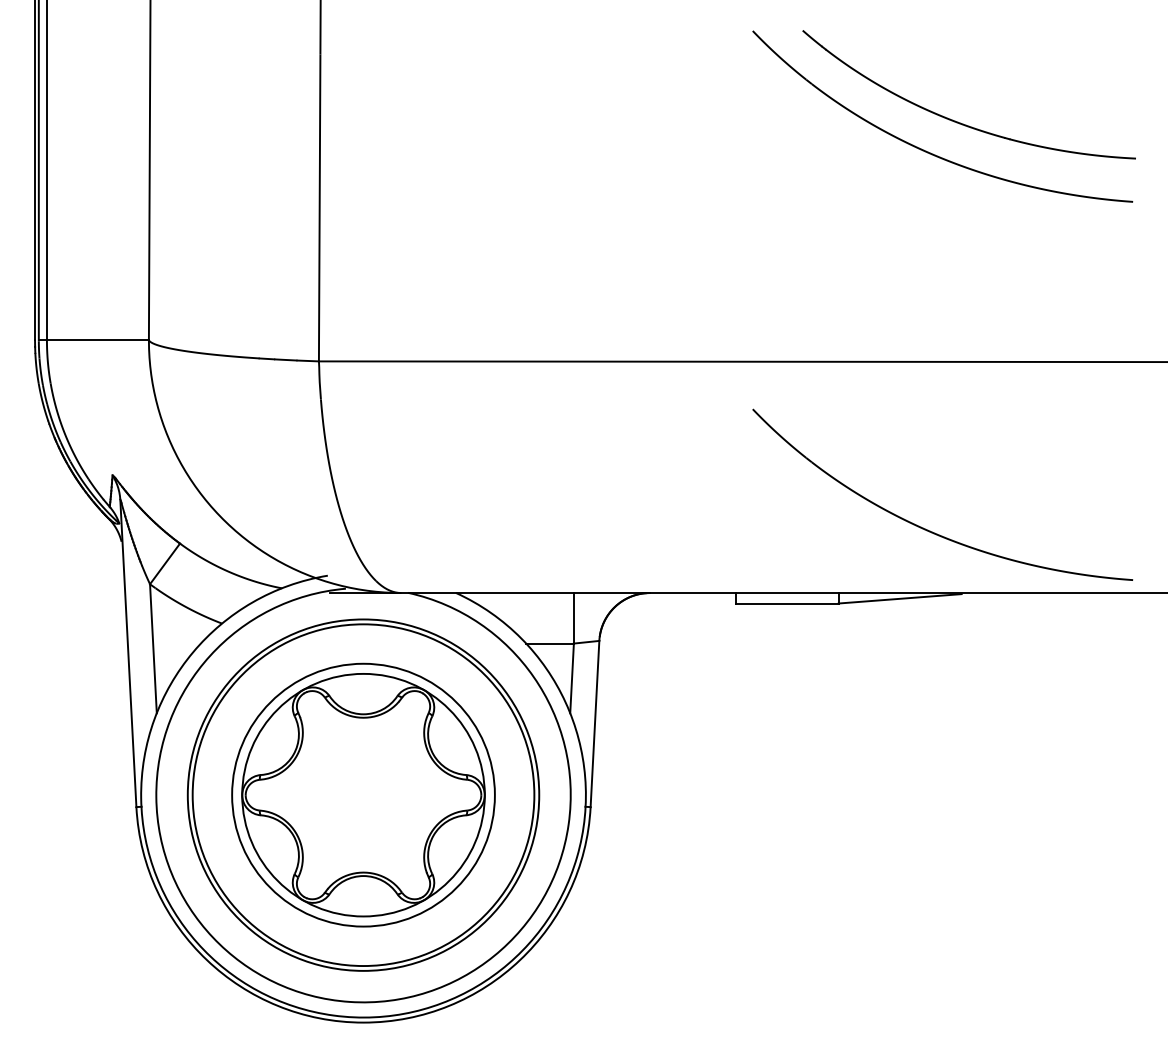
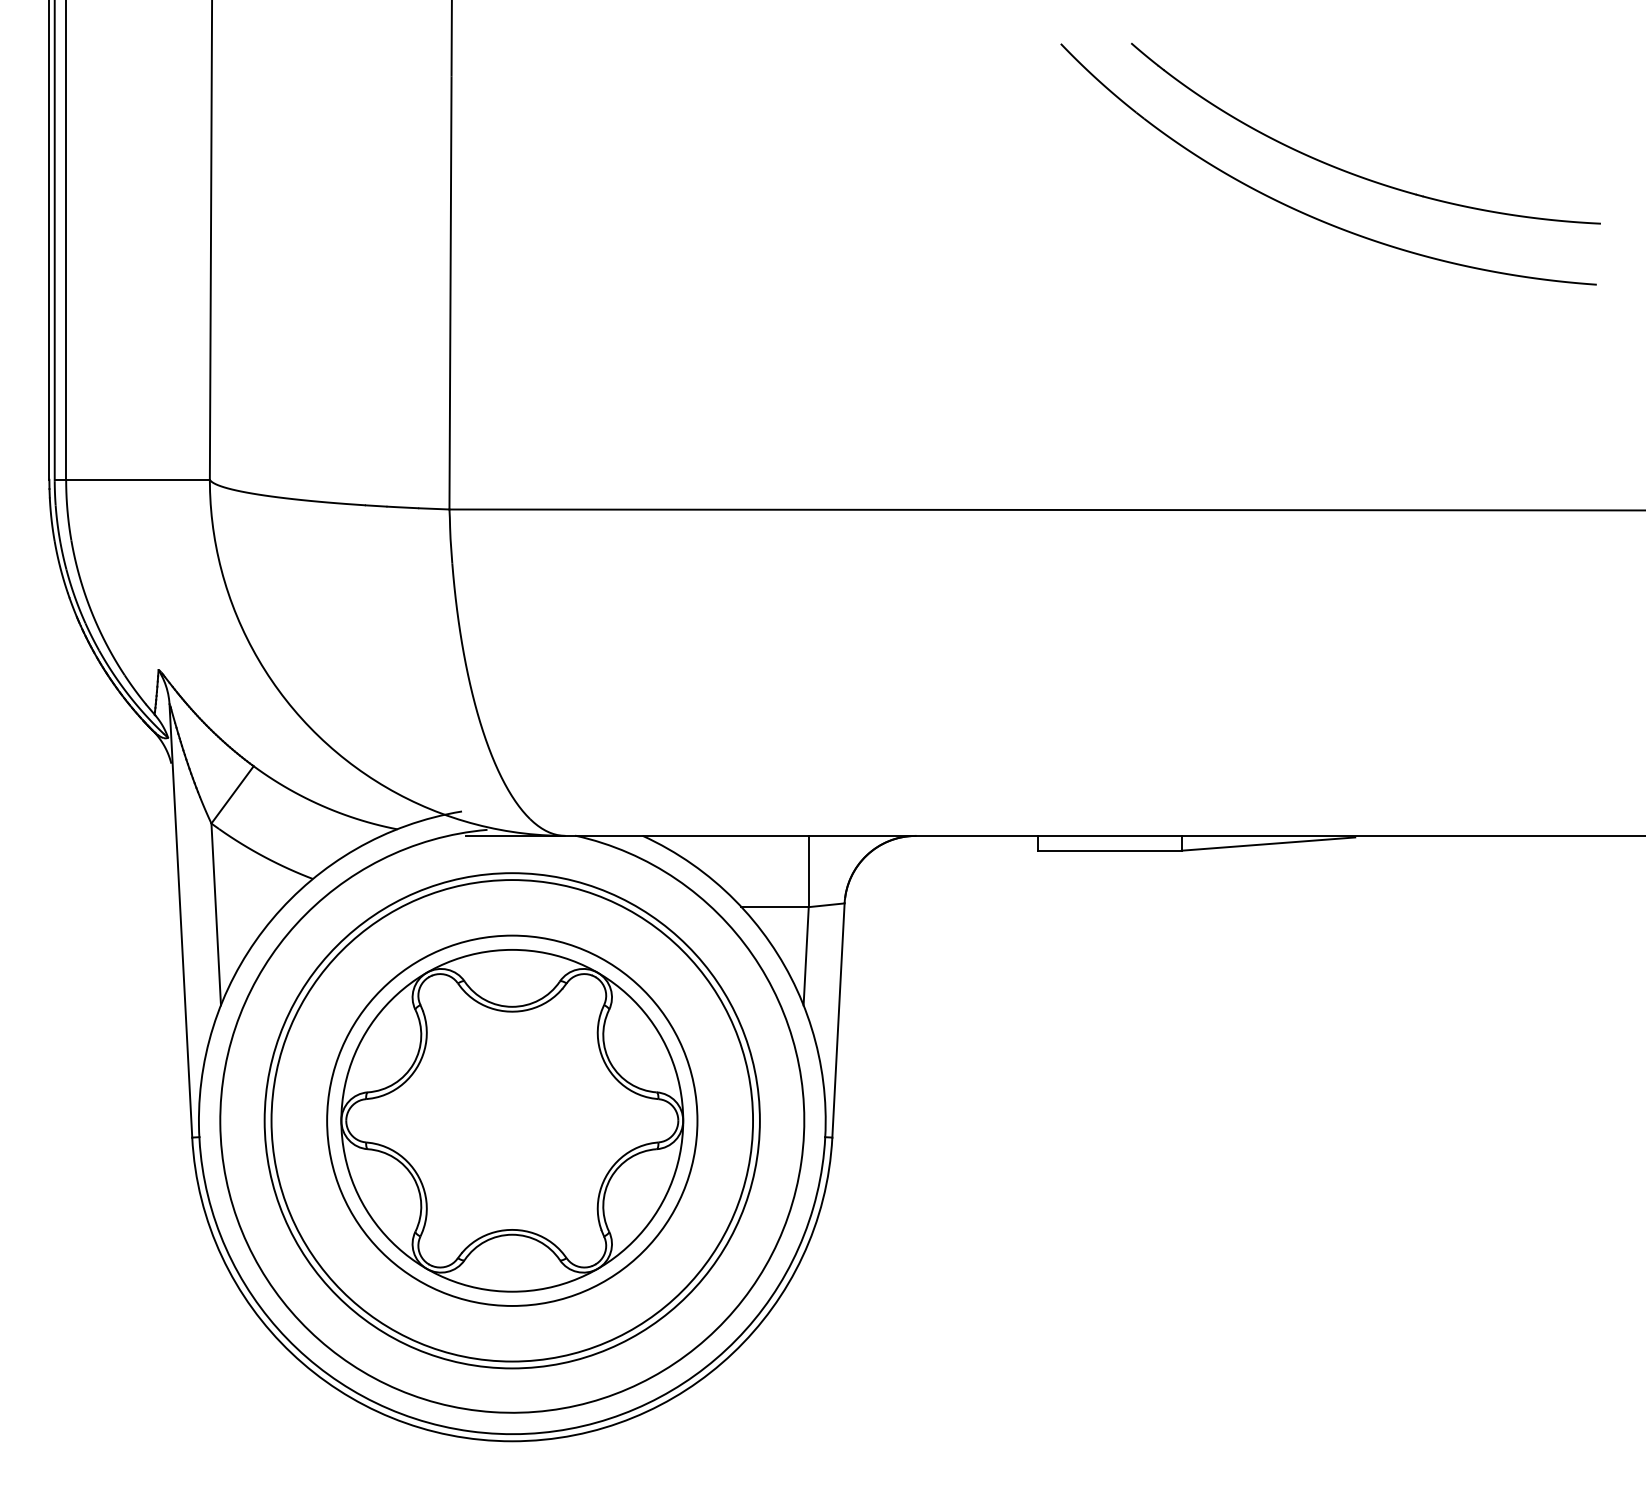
part: (929, 530) -> (1309, 747), removed

